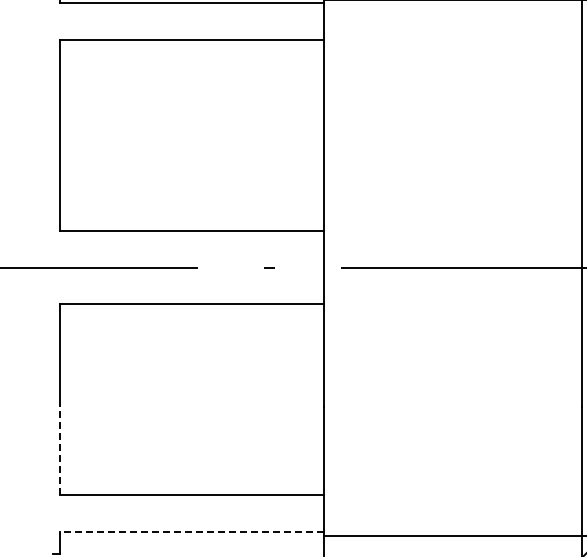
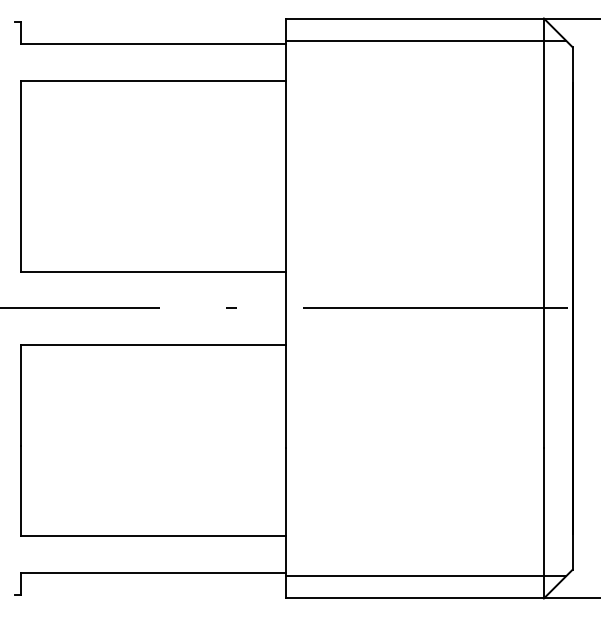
line: (59, 449) -> (21, 490), dashed -> solid
line: (191, 532) -> (153, 573), dashed -> solid

